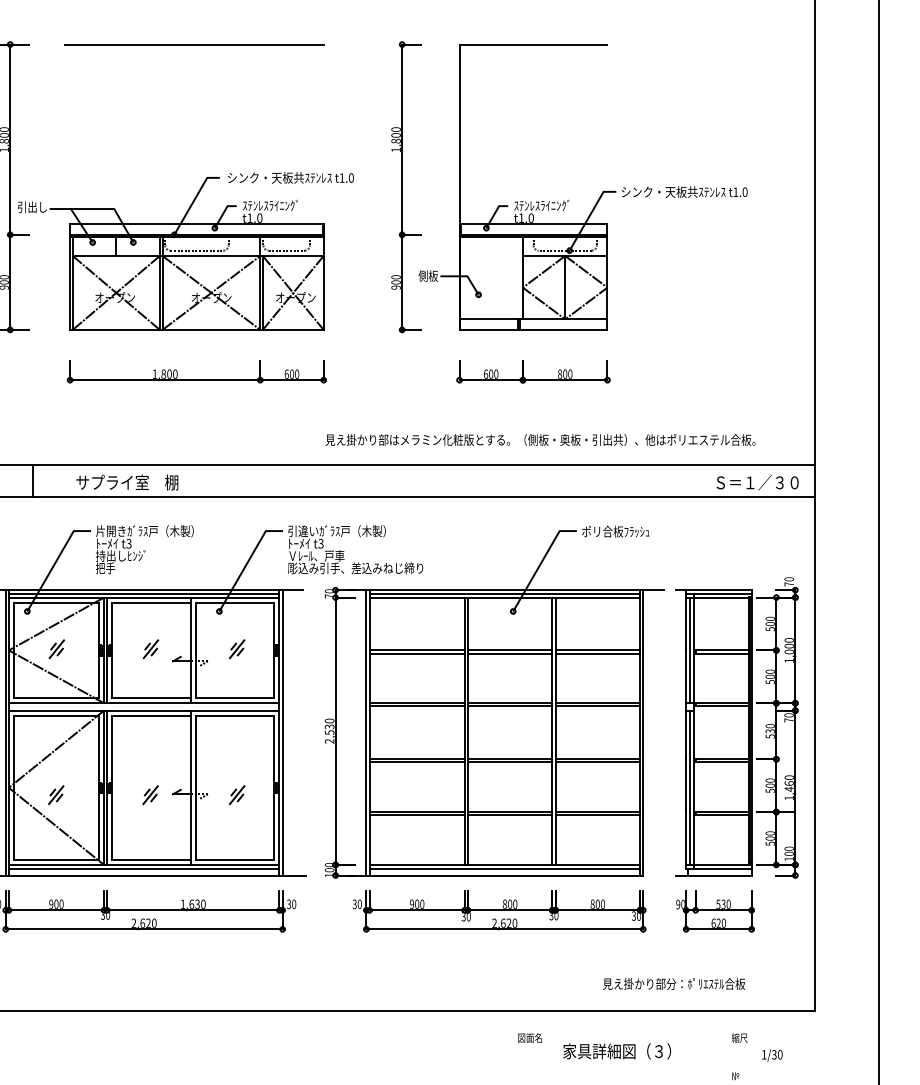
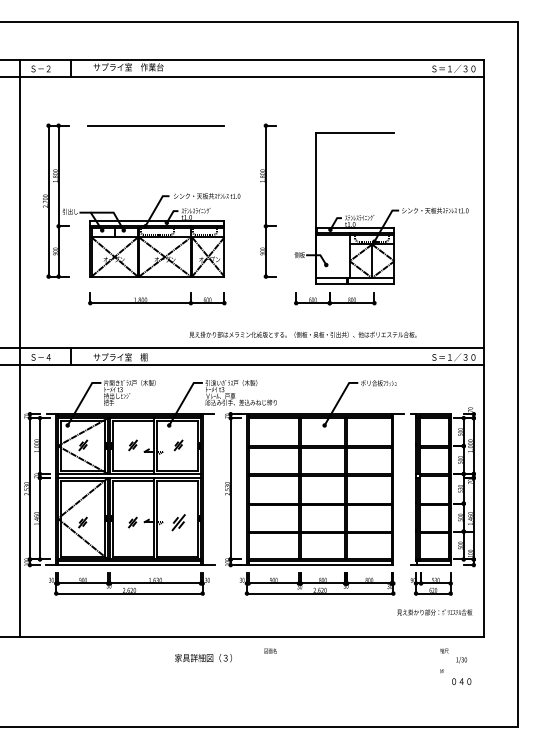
part: (598, 197) -> (389, 213), moved
text: (539, 439) -> (302, 334), moved
part: (236, 794) -> (178, 522), size x1.6
text: (673, 984) -> (434, 612), moved
text: (530, 1037) -> (270, 650), moved
text: (617, 1052) -> (203, 658), moved

